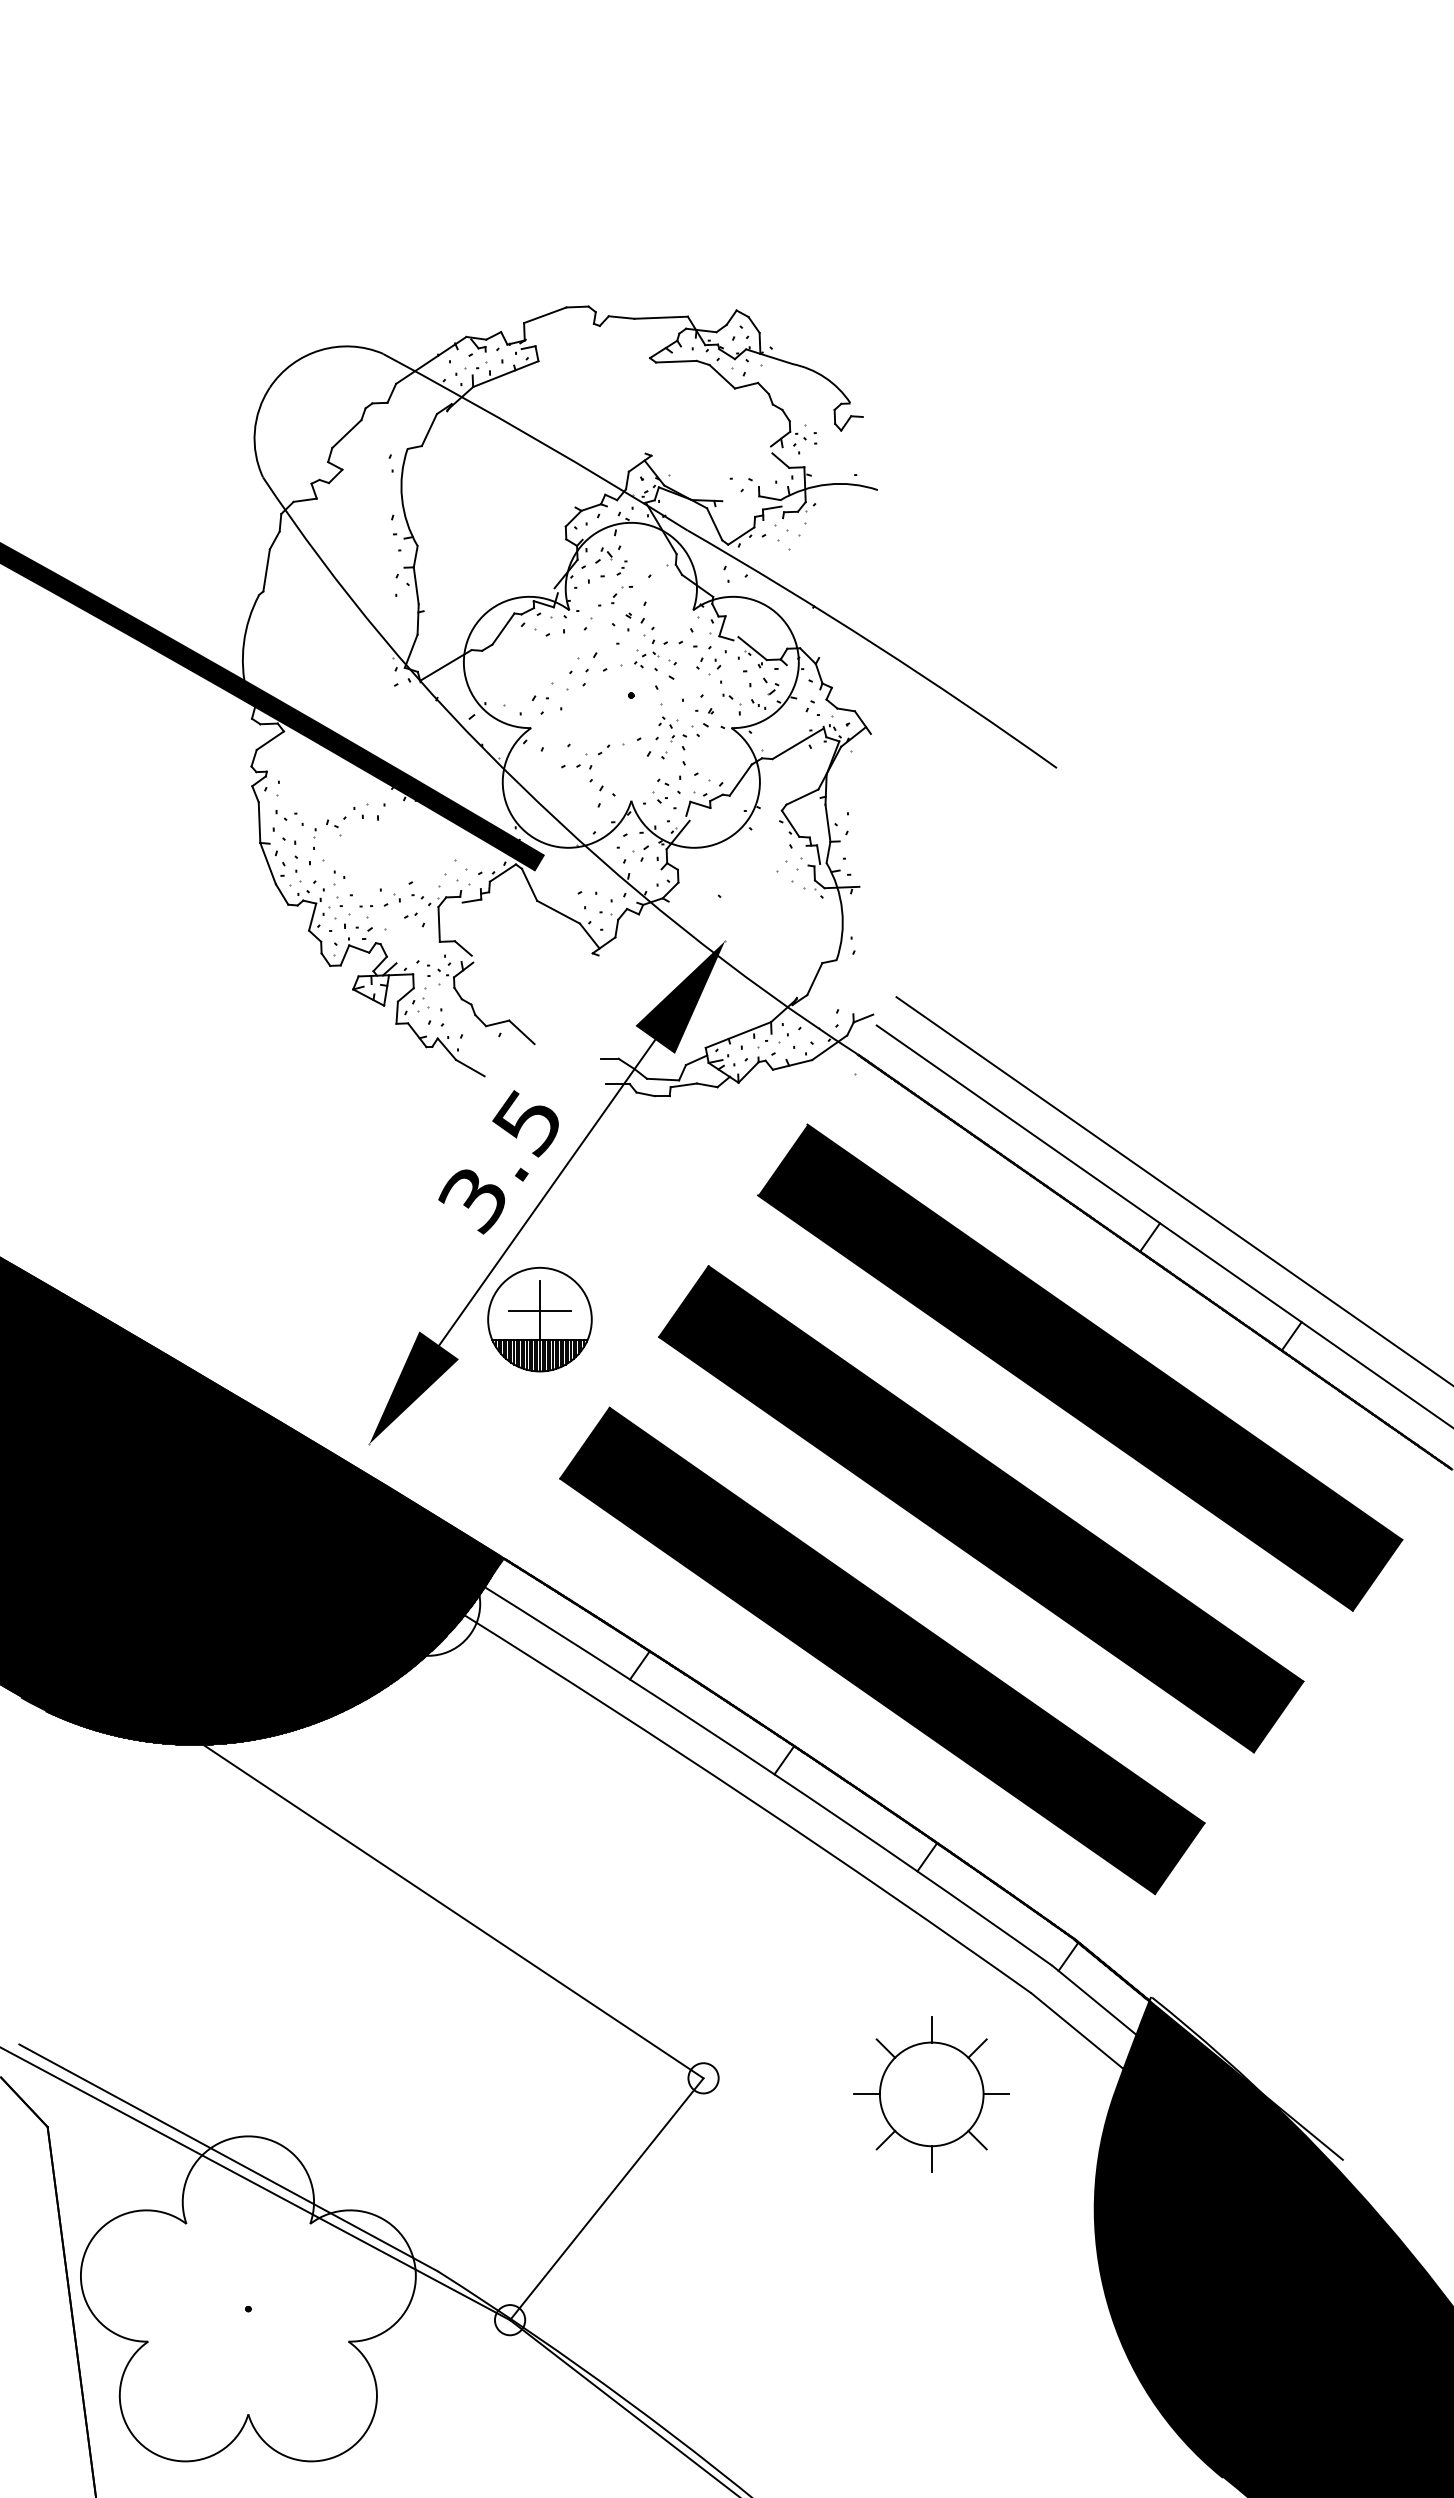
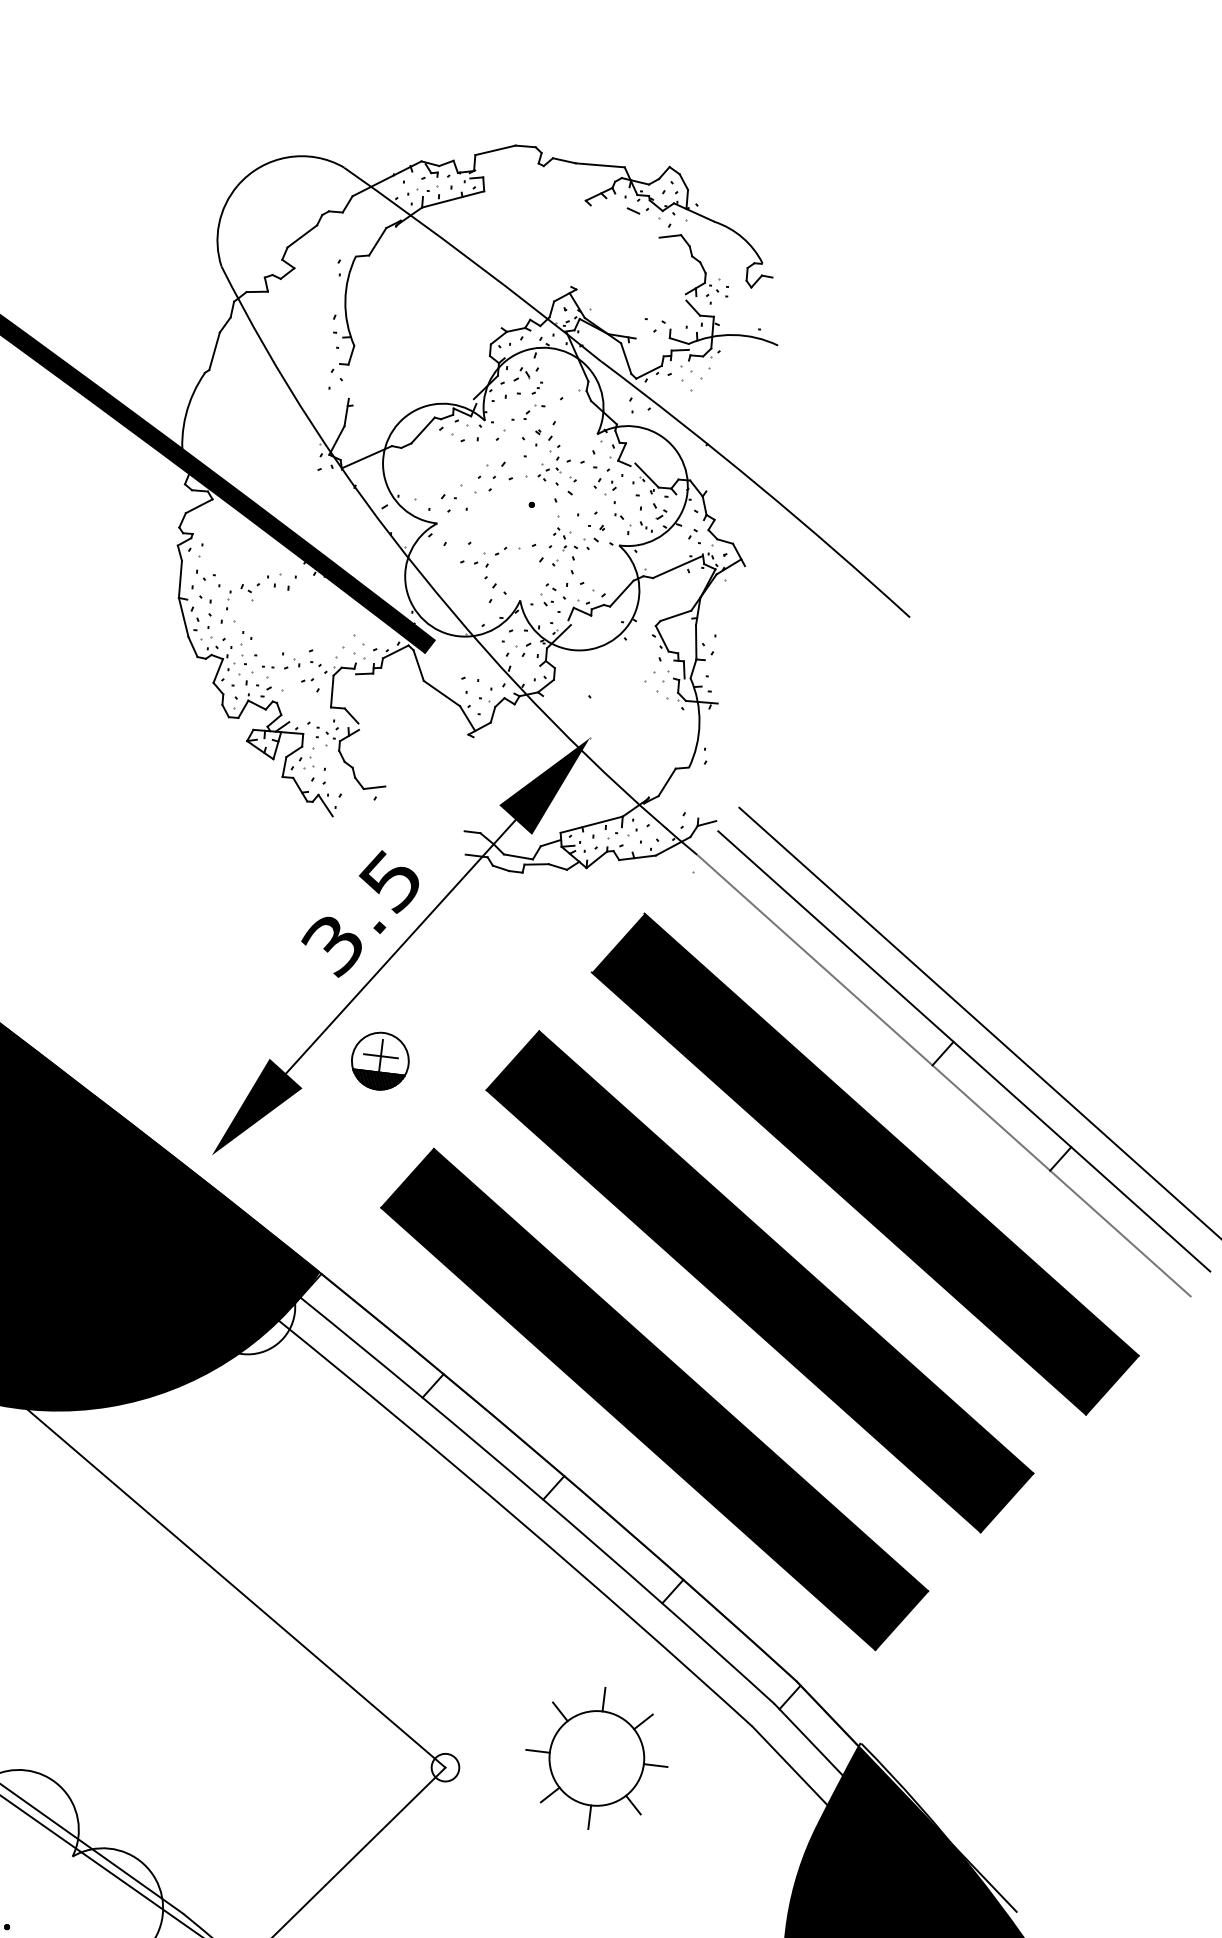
line: (676, 361) -> (609, 206), removed
line: (722, 376) -> (649, 225), removed
line: (415, 585) -> (348, 381), removed
line: (521, 1032) -> (395, 798), removed
line: (470, 1067) -> (345, 824), removed
part: (539, 1319) -> (379, 1061), size x0.6
part: (931, 2094) -> (596, 1758), moved

